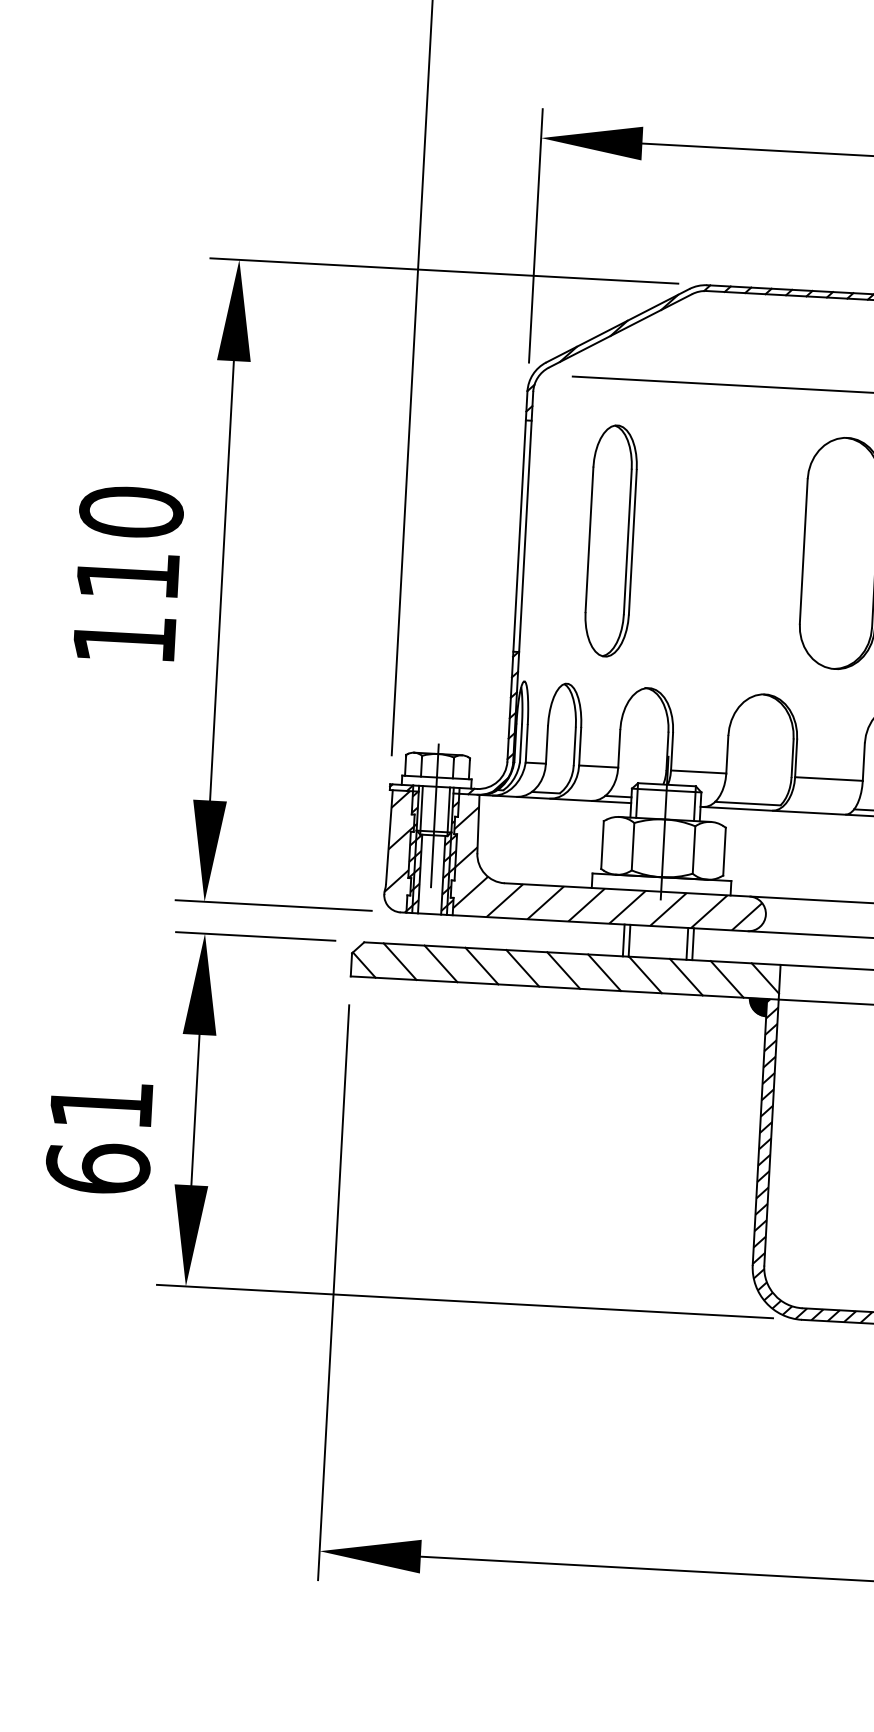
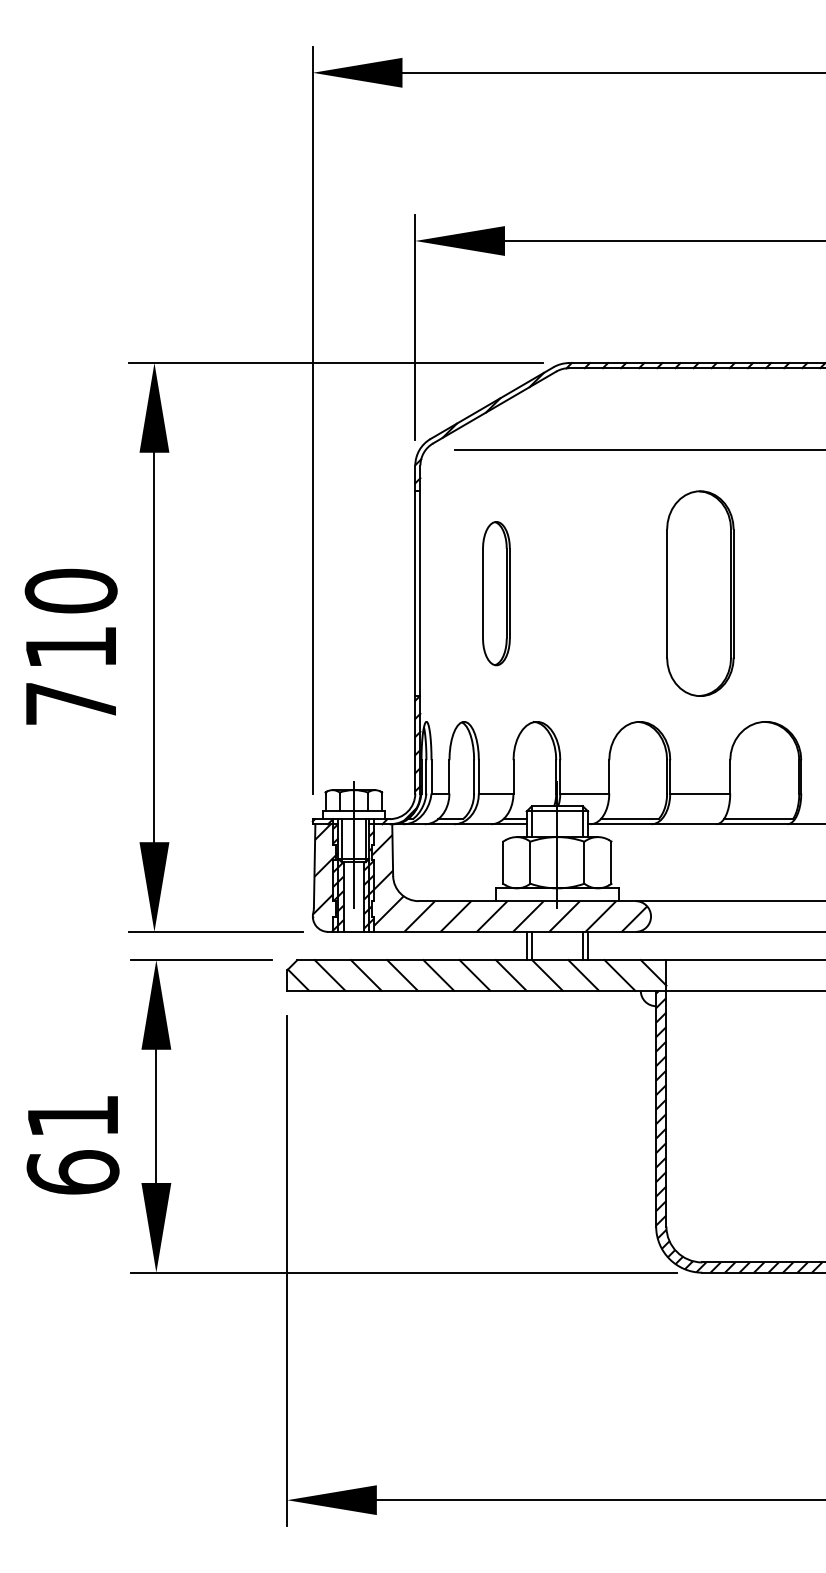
part: (611, 540) -> (496, 593), size x0.7
text: (123, 638) -> (70, 703), 110 -> 710
hatch: (758, 1007) -> (648, 998), removed

